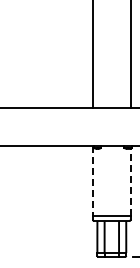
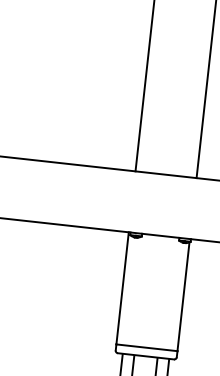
line: (92, 181) -> (121, 289), dashed -> solid
line: (130, 182) -> (182, 297), dashed -> solid

